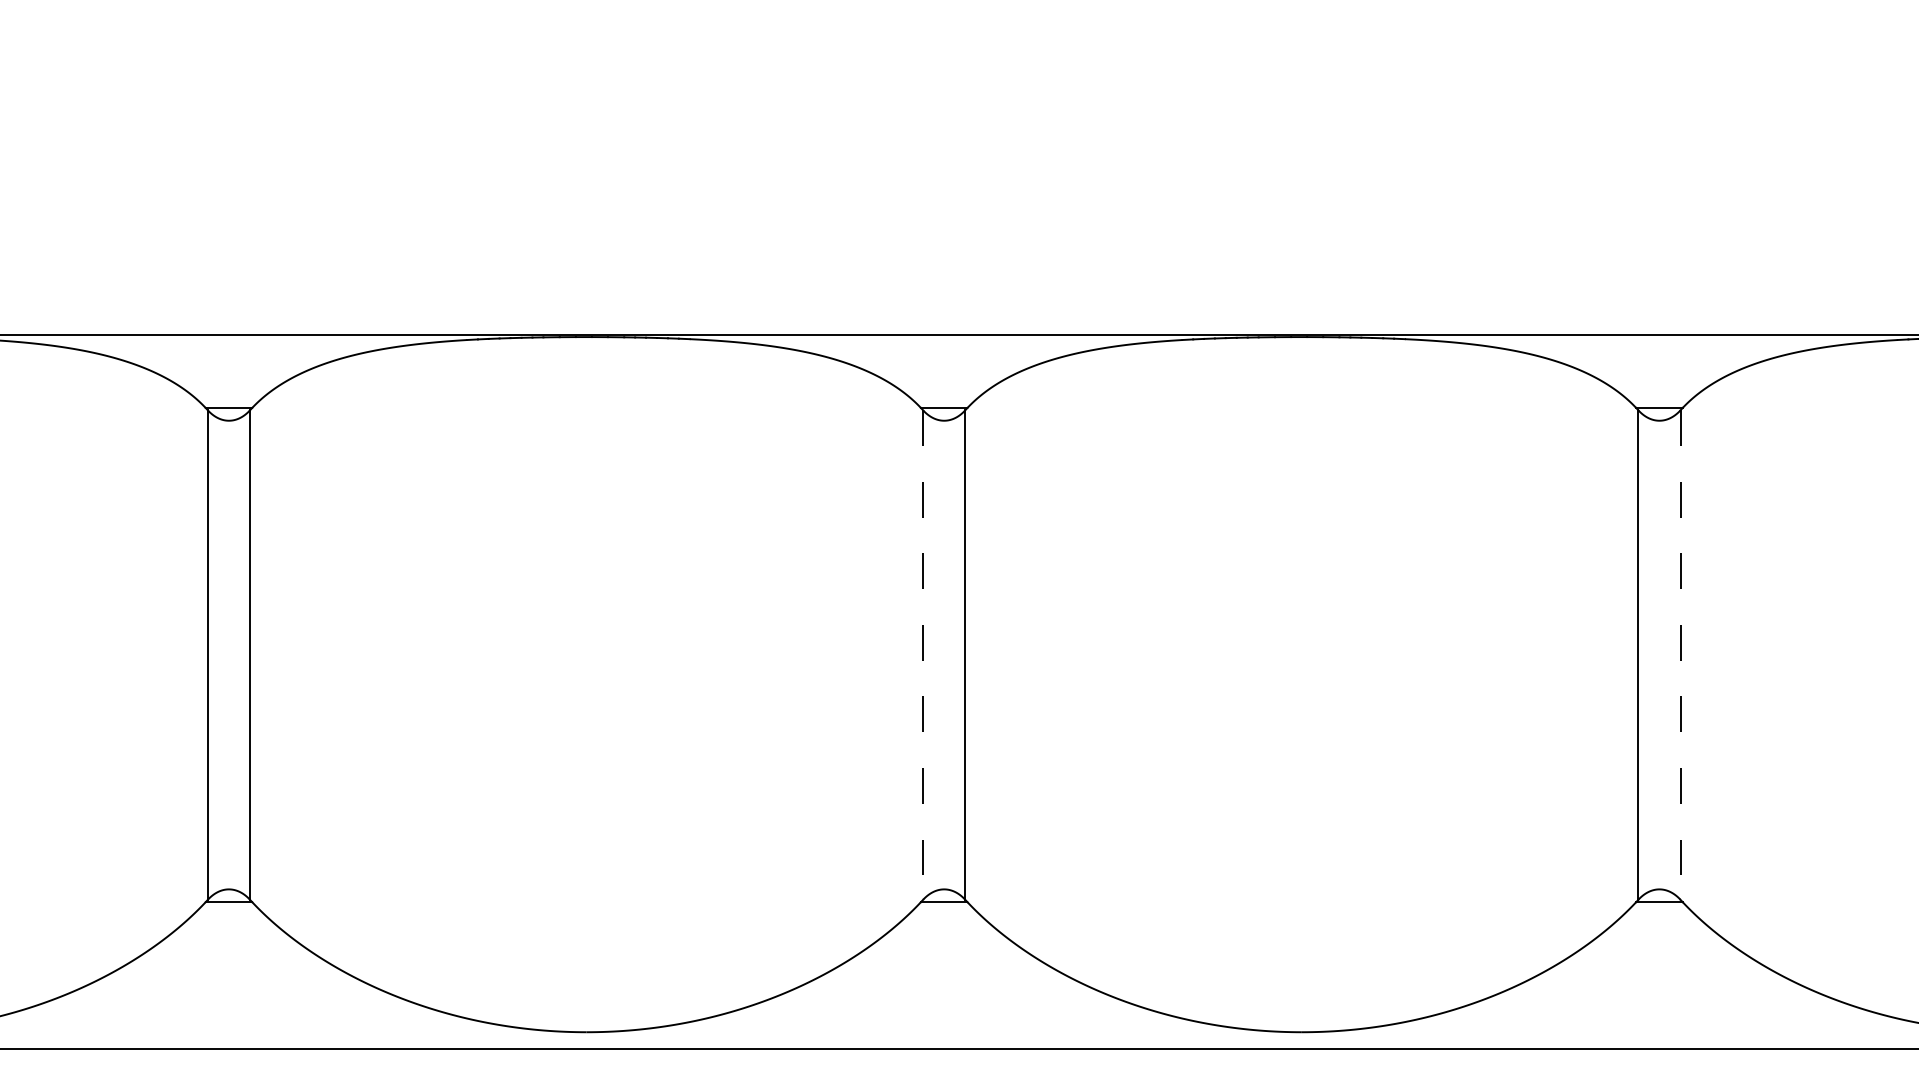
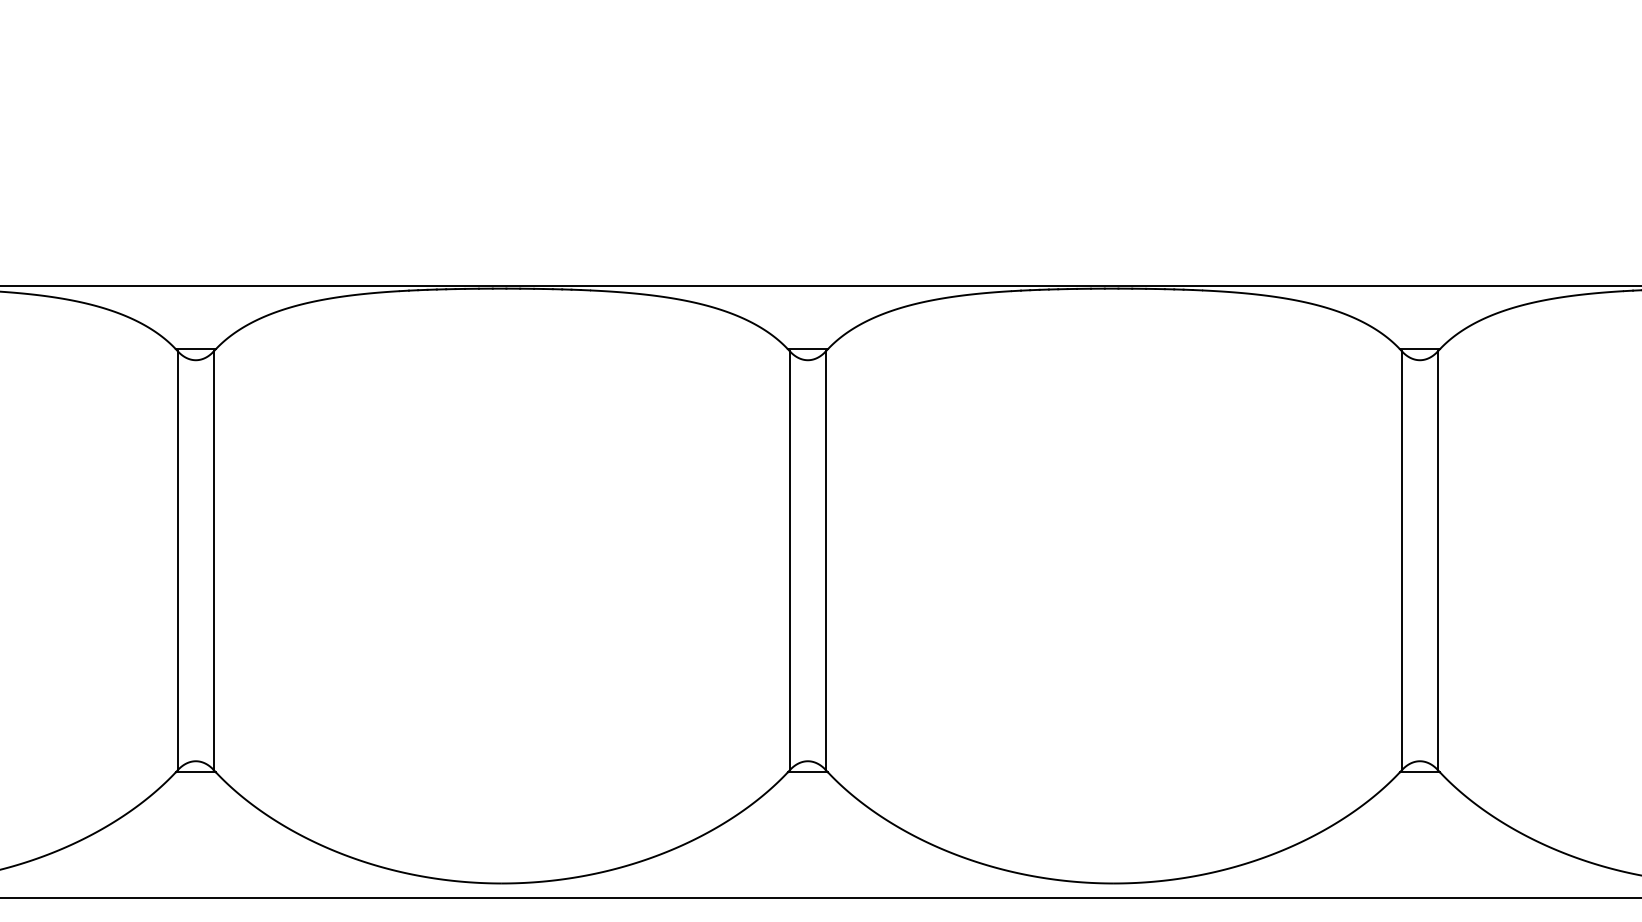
line: (923, 655) -> (790, 561), dashed -> solid
line: (1680, 655) -> (1437, 561), dashed -> solid

